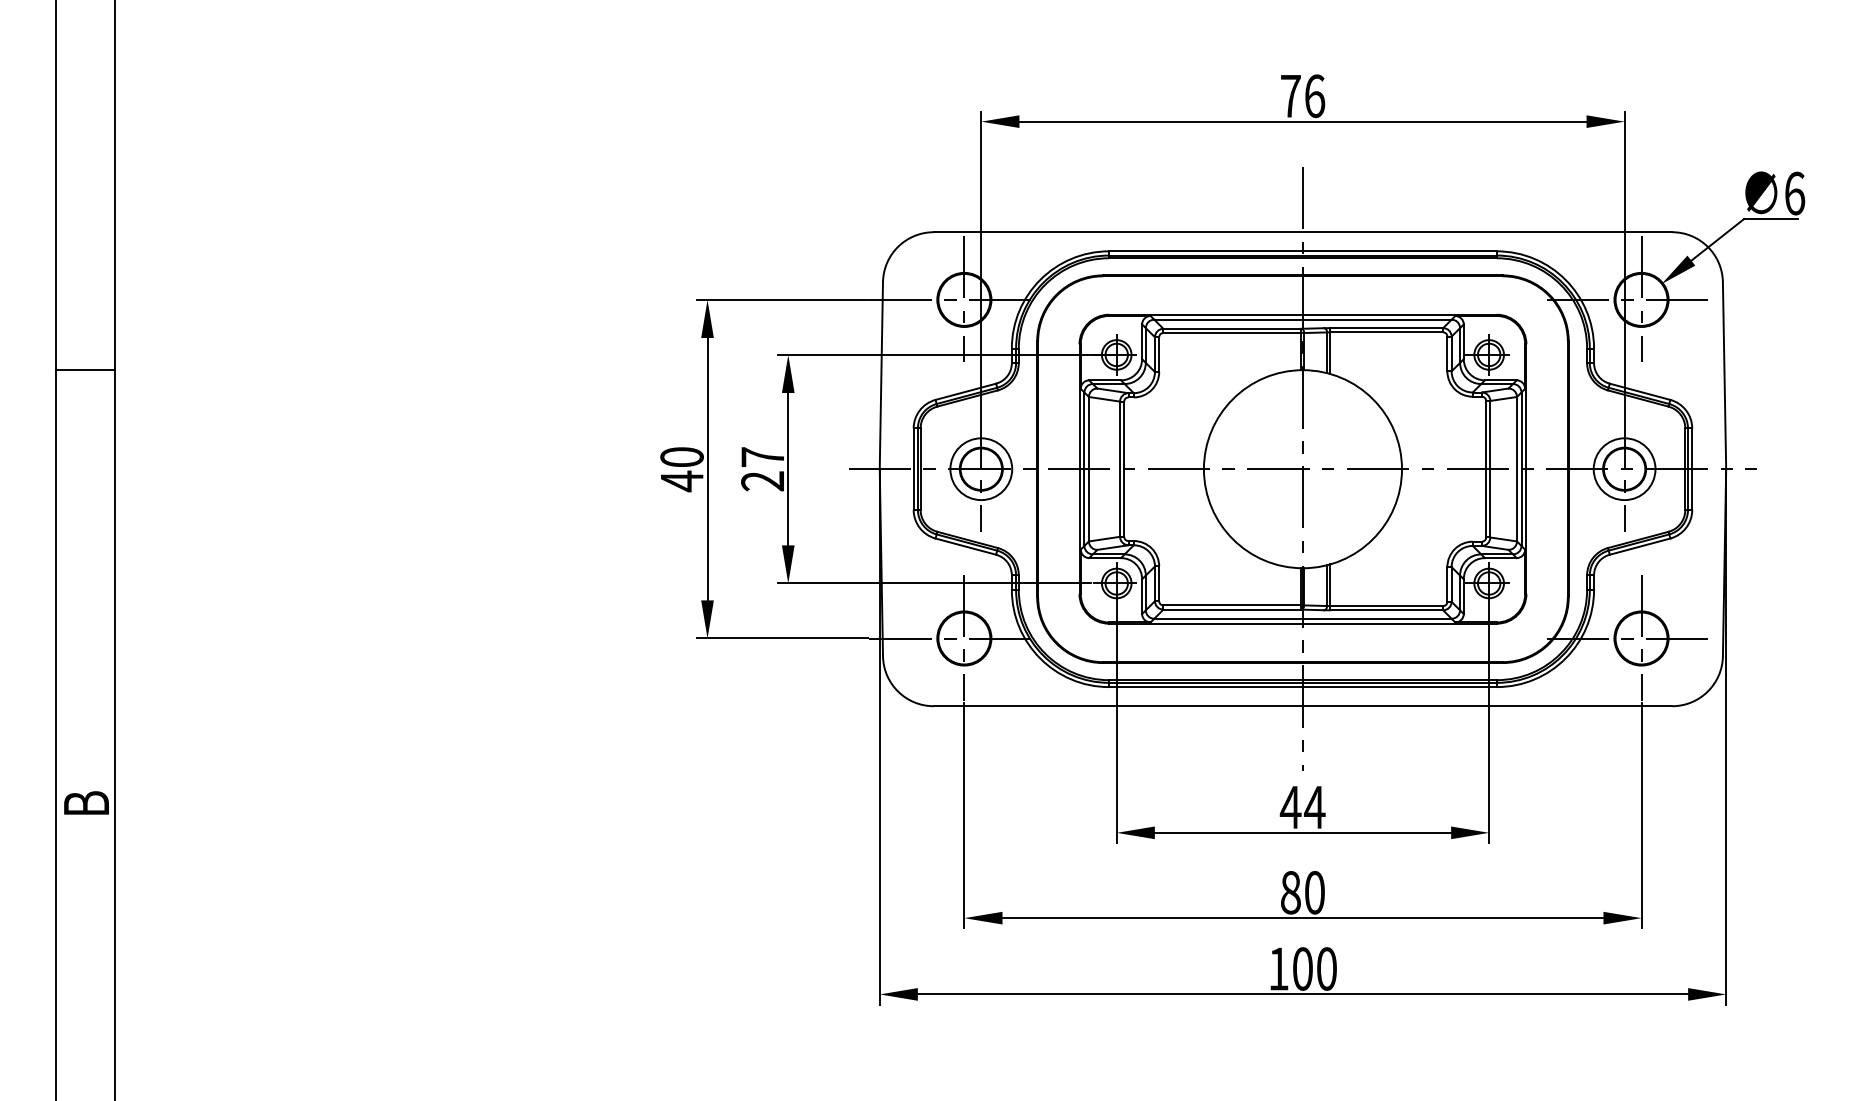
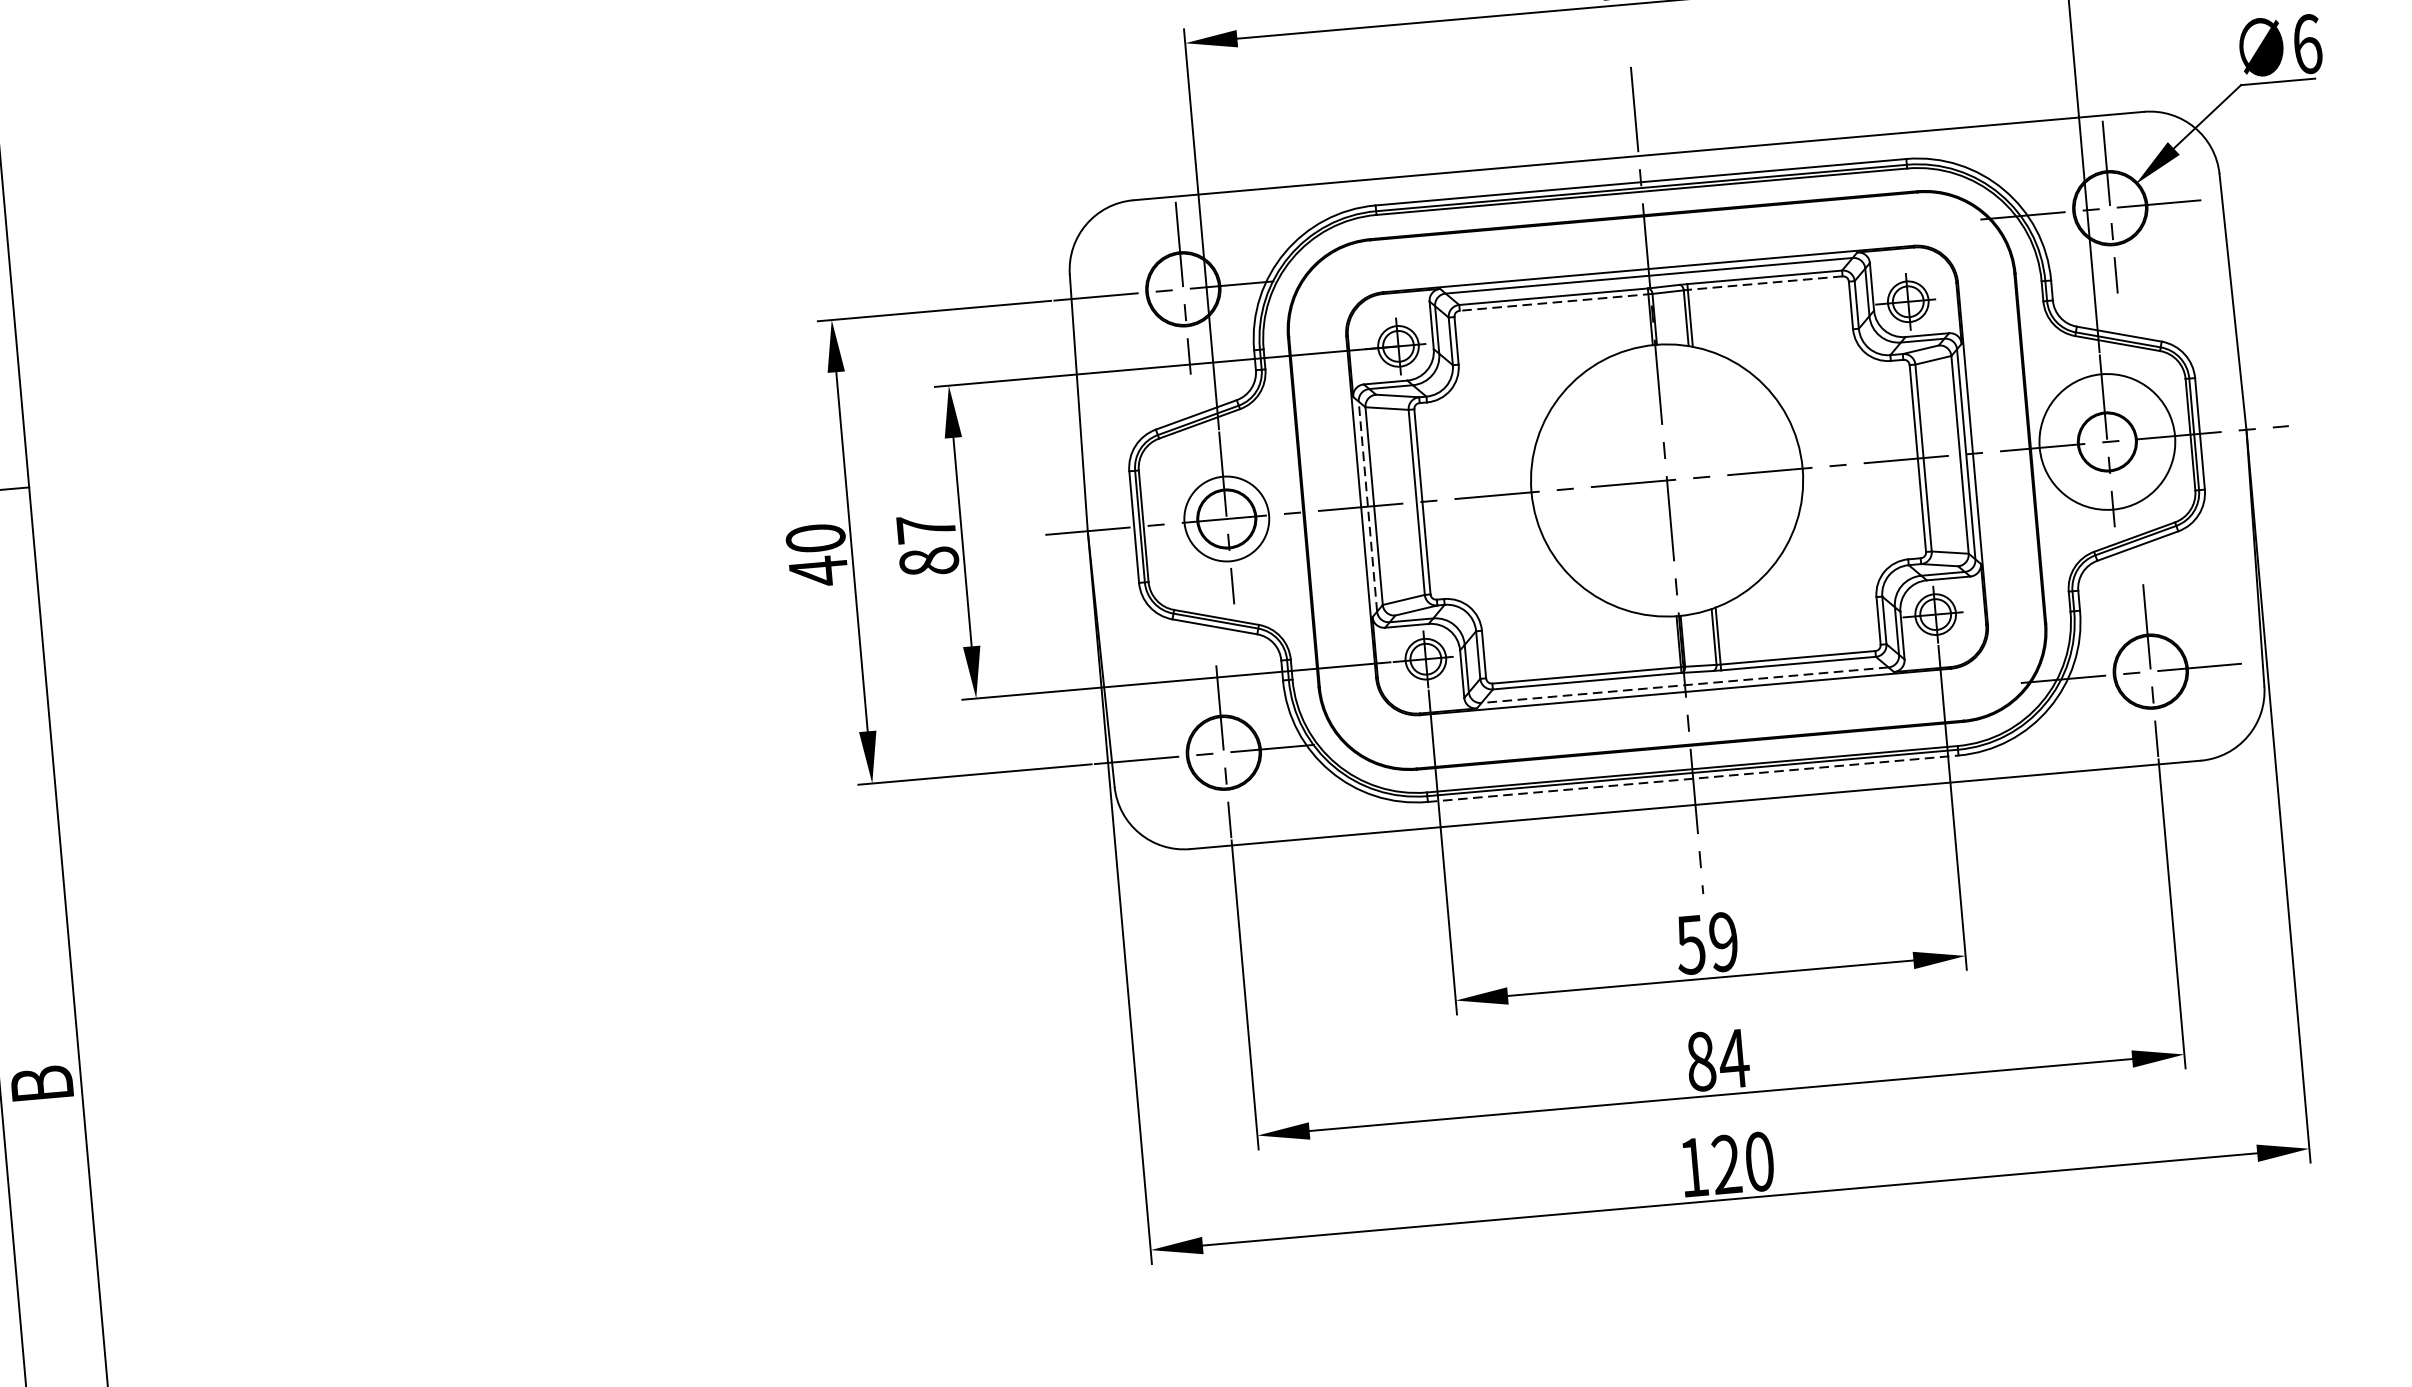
line: (1386, 332) -> (1765, 283), solid -> dashed
line: (1233, 333) -> (1555, 303), solid -> dashed
line: (1084, 469) -> (1368, 507), solid -> dashed
circle: (1624, 469) -> (2107, 442), size x1.6
text: (762, 481) -> (928, 562), 27 -> 87
line: (1302, 618) -> (1684, 684), solid -> dashed
line: (1302, 687) -> (1692, 779), solid -> dashed
text: (1302, 807) -> (1706, 943), 44 -> 59
text: (1314, 892) -> (1733, 1058), 80 -> 84
text: (1302, 968) -> (1726, 1163), 100 -> 120

